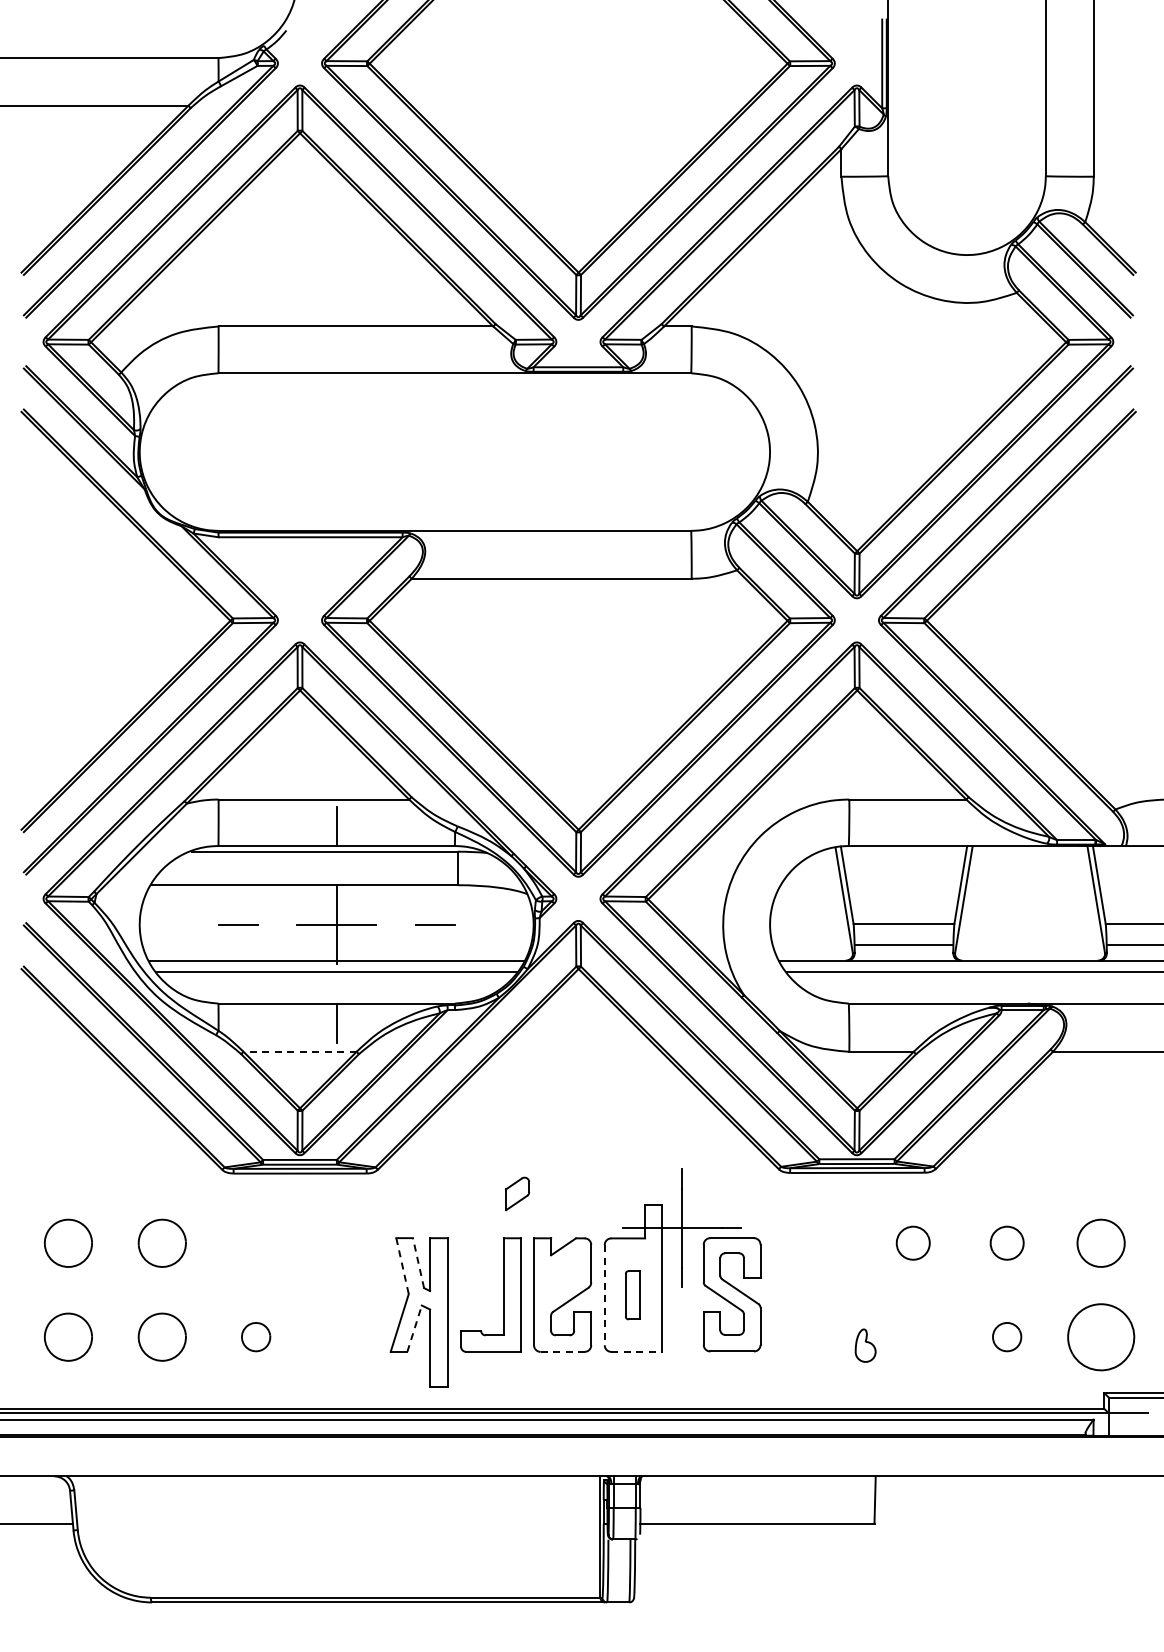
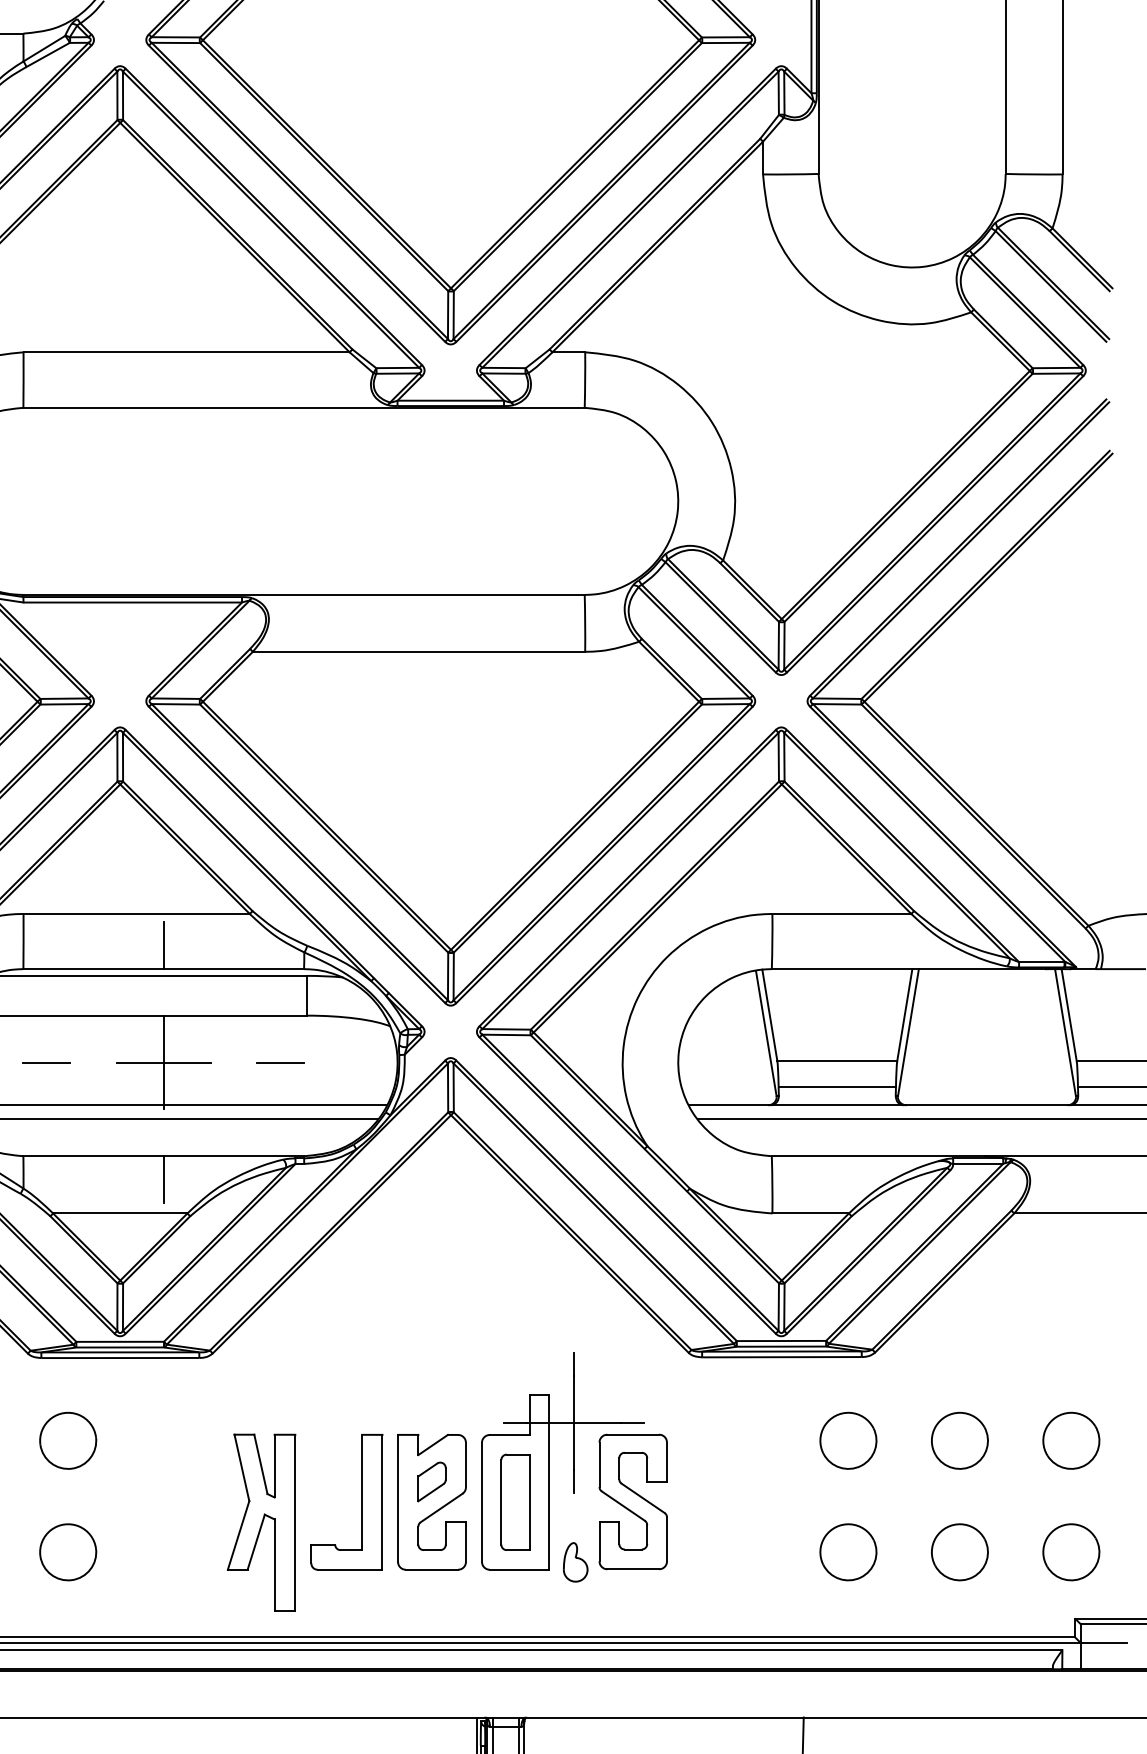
line: (300, 1051) -> (120, 1213), dashed -> solid
part: (517, 1193) -> (431, 1481), moved
part: (255, 1242) -> (67, 1439), added
part: (912, 1242) -> (847, 1439), size x1.43
part: (1006, 1242) -> (959, 1439), size x1.43
line: (418, 1263) -> (260, 1464), dashed -> solid
line: (402, 1266) -> (241, 1468), dashed -> solid
line: (604, 1295) -> (481, 1502), dashed -> solid
part: (632, 1295) -> (514, 1502), size x1.67
line: (414, 1328) -> (256, 1541), dashed -> solid
part: (255, 1336) -> (67, 1551), size x1.67
part: (912, 1336) -> (847, 1551), added
part: (1006, 1336) -> (959, 1551), size x1.67
part: (1100, 1336) -> (1070, 1551), size x0.71
part: (865, 1345) -> (575, 1562), moved
line: (562, 1351) -> (431, 1569), dashed -> solid
line: (636, 1351) -> (519, 1569), dashed -> solid

